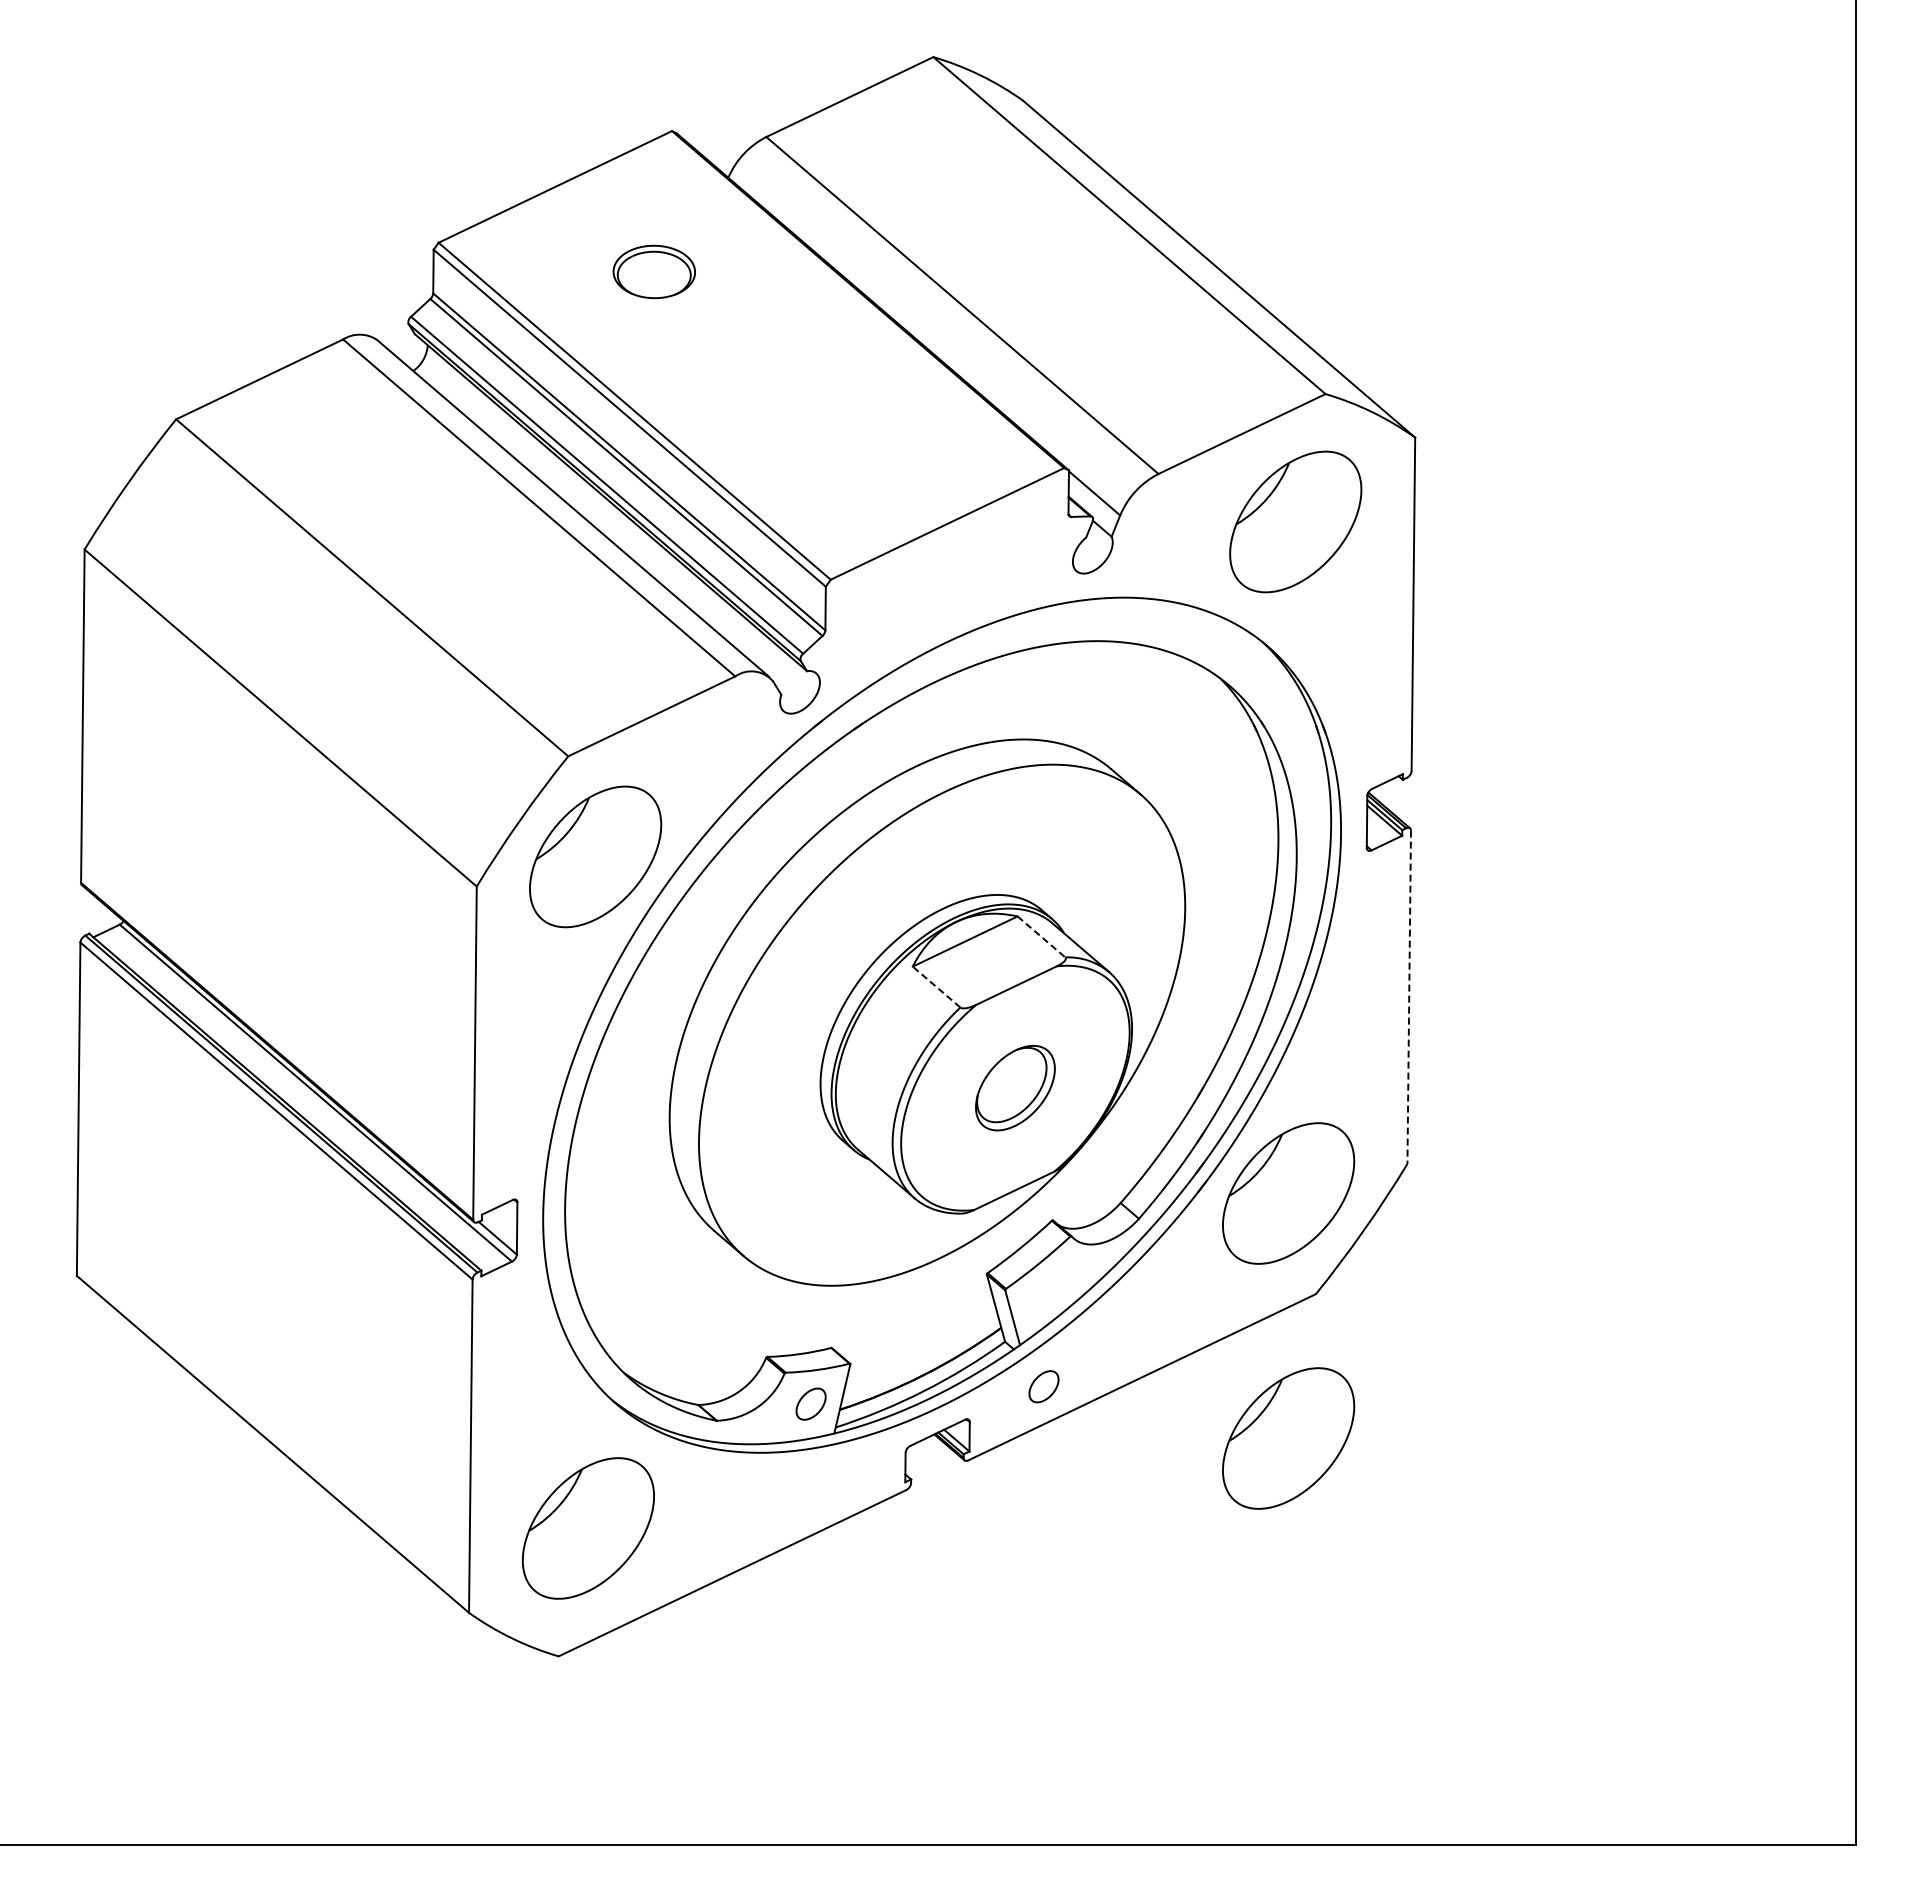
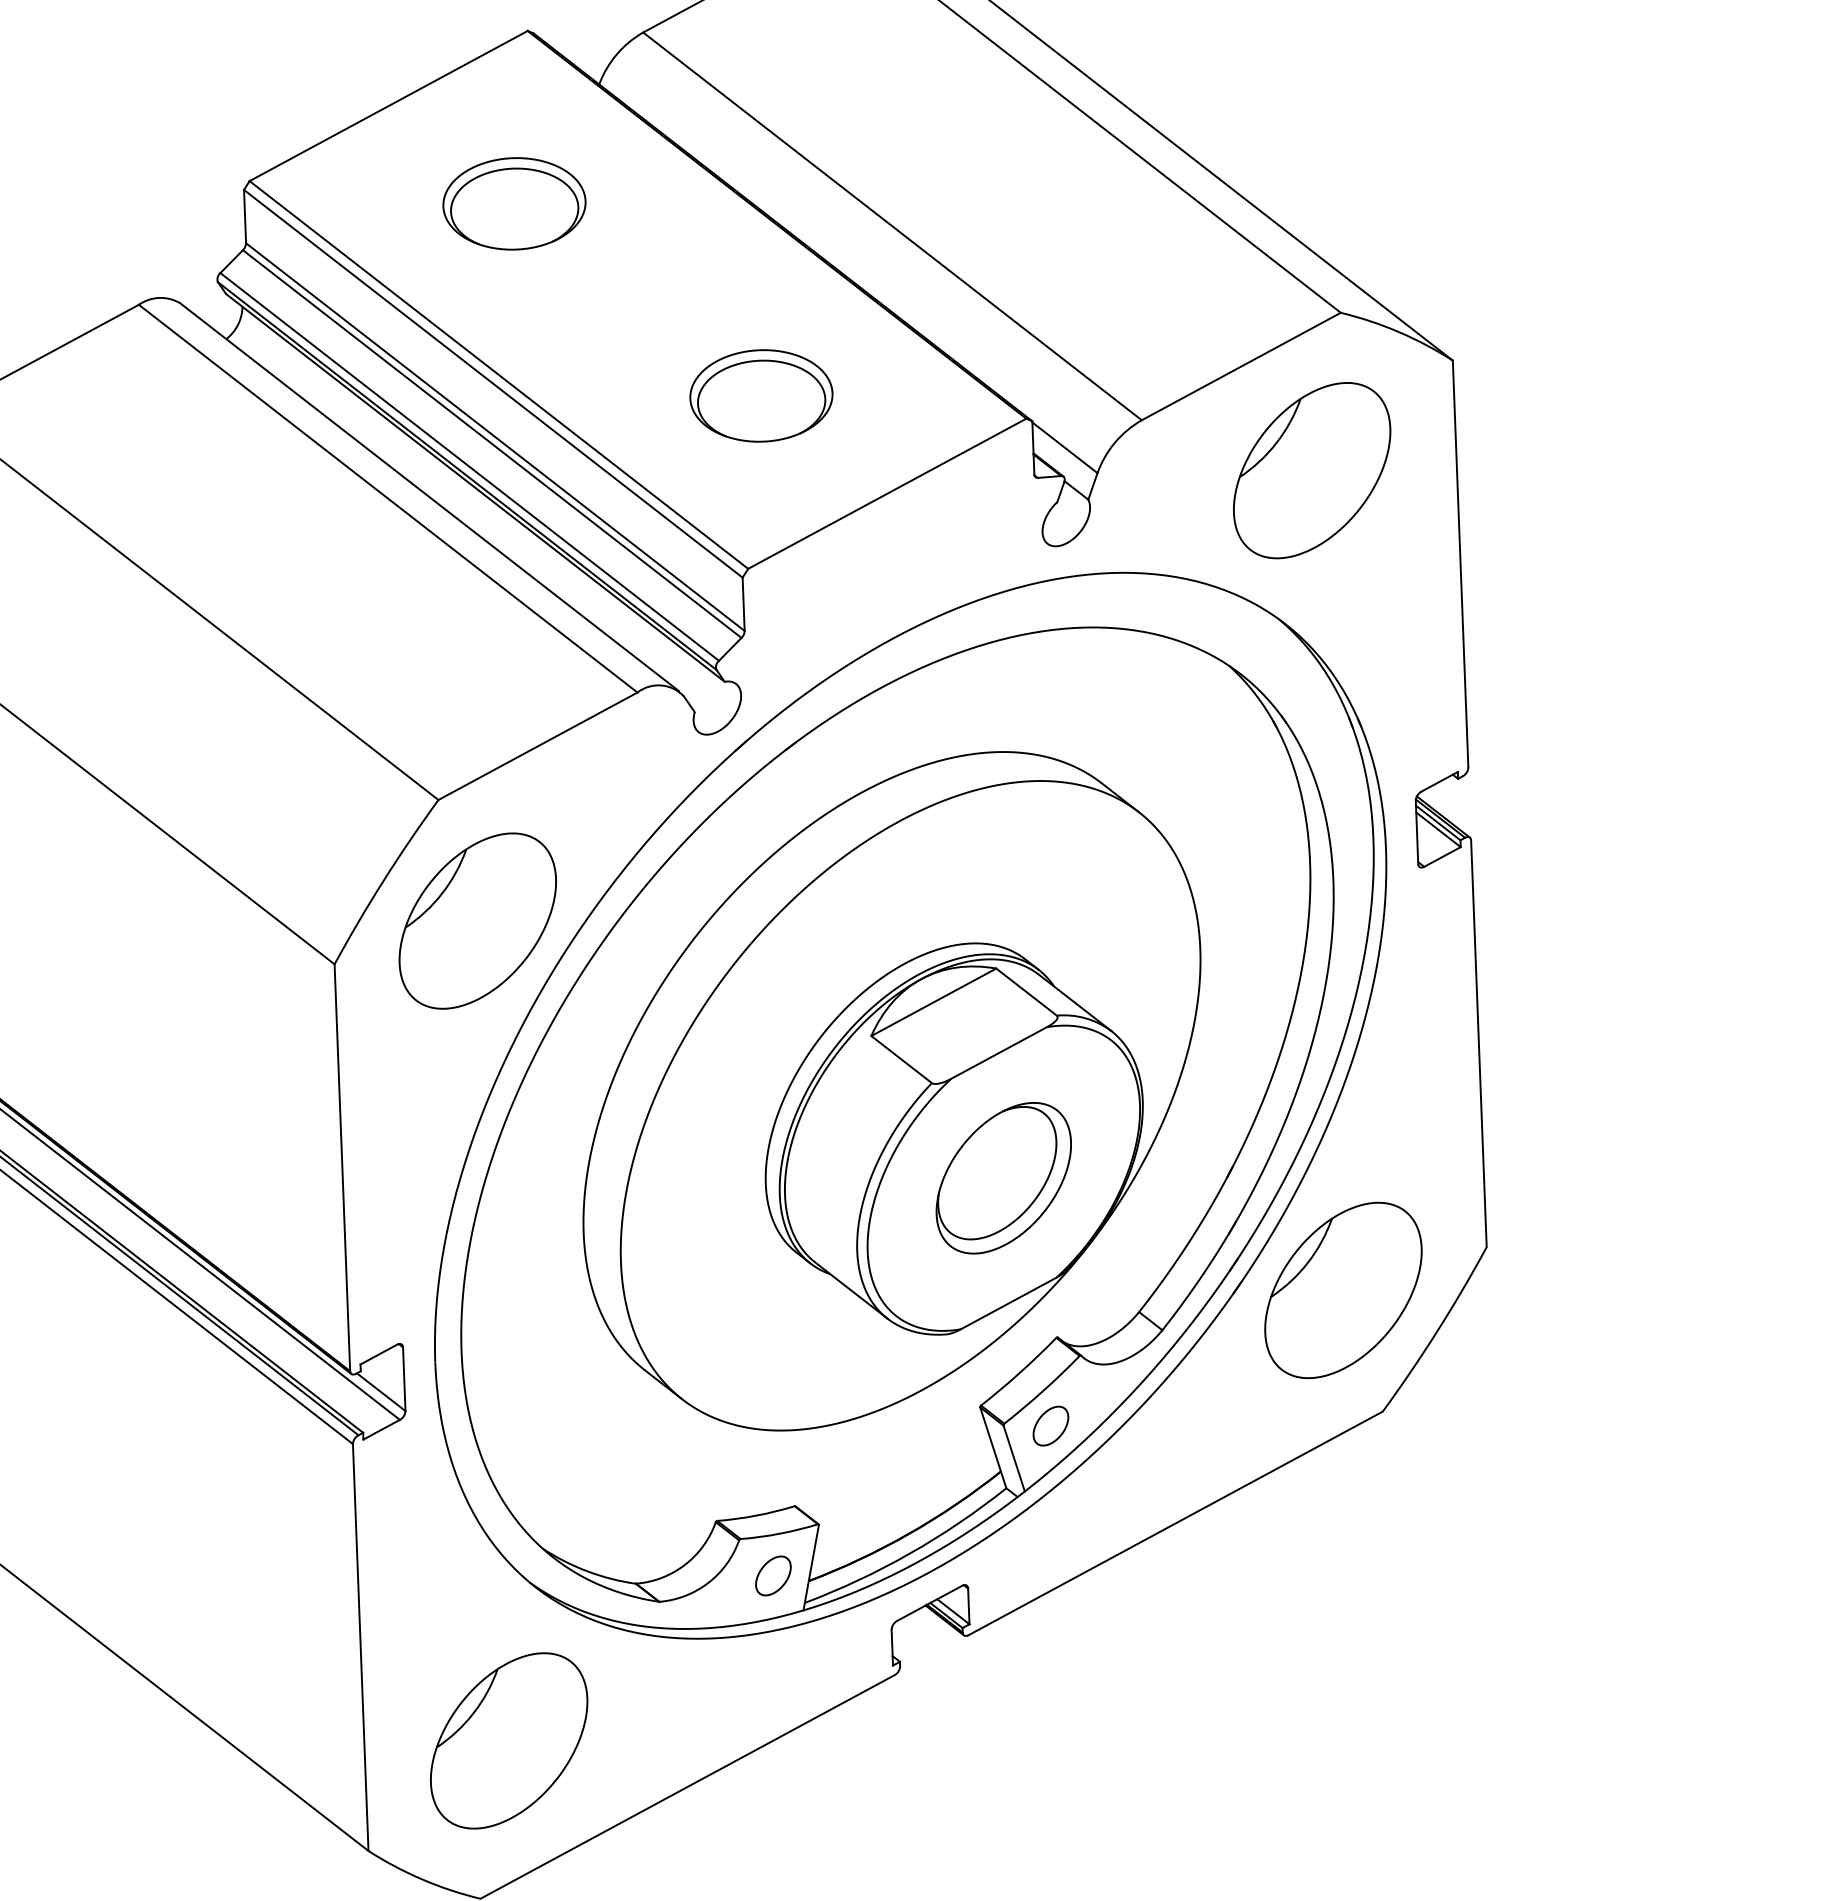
part: (654, 271) -> (514, 203), size x1.43
part: (848, 438) -> (761, 395), added
line: (1041, 937) -> (1026, 992), dashed -> solid
line: (936, 986) -> (901, 1058), dashed -> solid
line: (1409, 997) -> (1479, 1044), dashed -> solid
part: (1015, 1087) -> (1003, 1177), size x1.43
part: (1043, 1386) -> (1050, 1425), moved
part: (1288, 1438) -> (1357, 1589), removed

